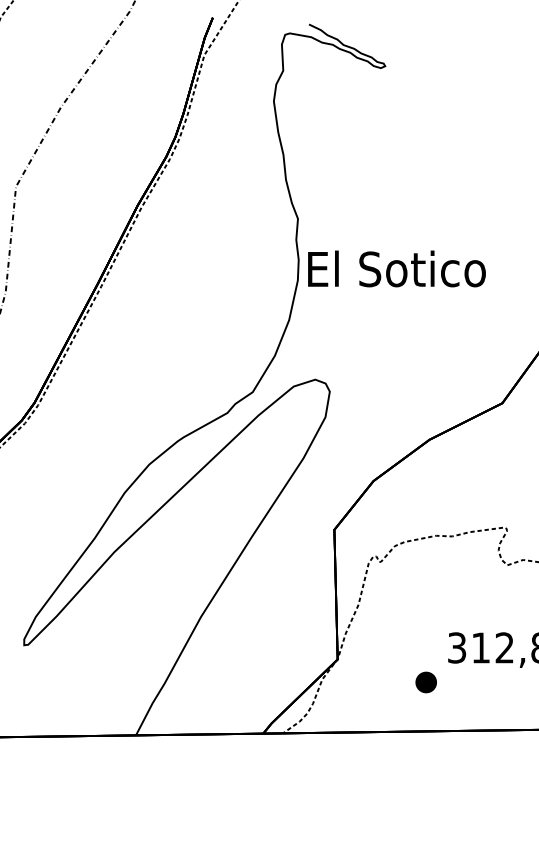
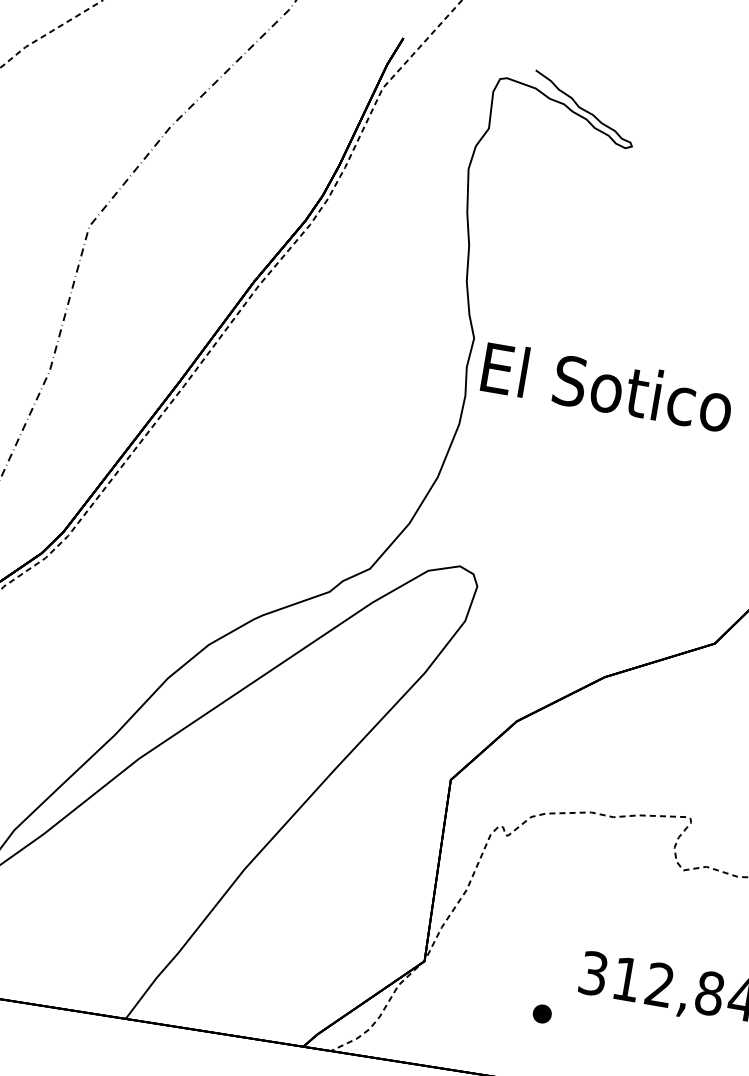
text: (396, 268) -> (607, 386), moved
part: (425, 681) -> (541, 1012), size x0.62

